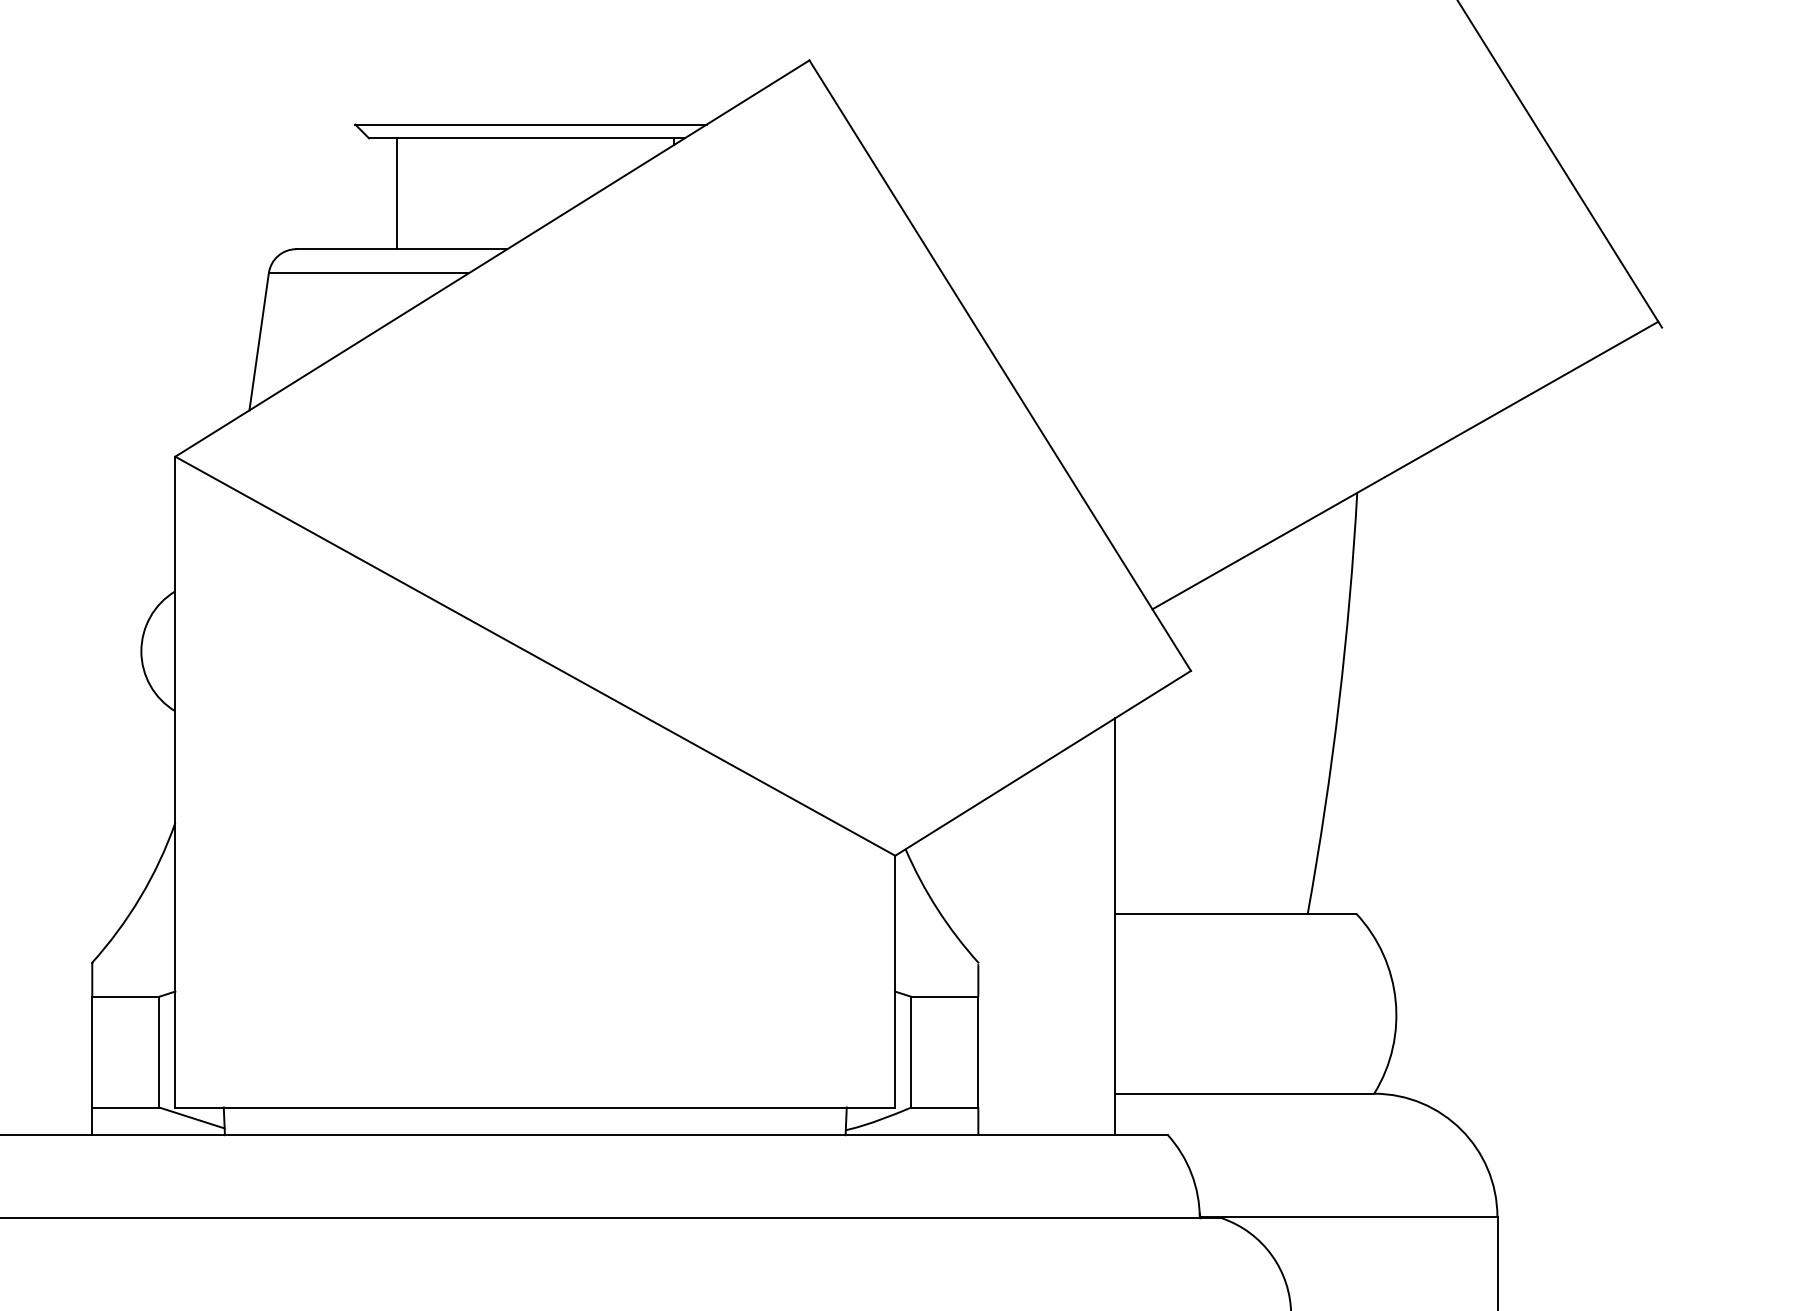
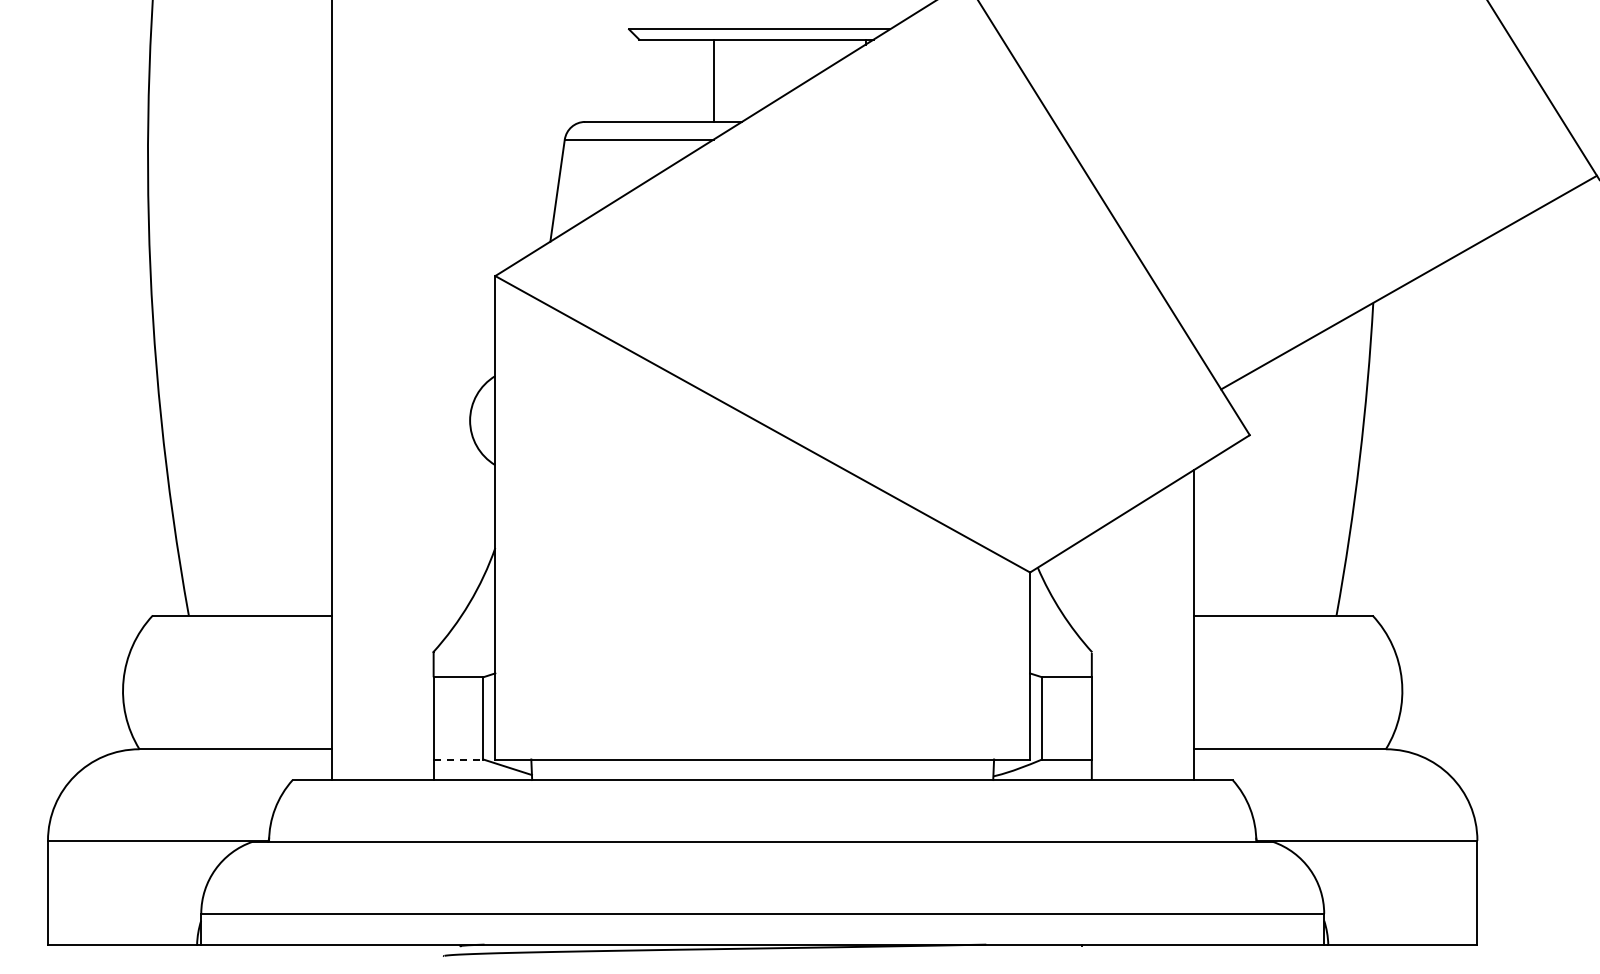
line: (396, 193) -> (713, 80), moved
line: (125, 1107) -> (458, 759), solid -> dashed

